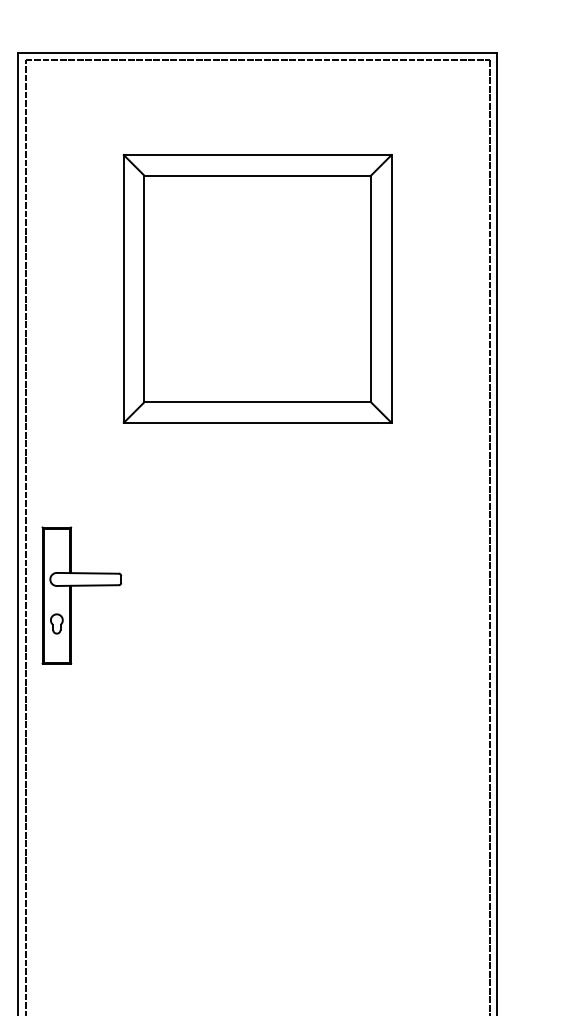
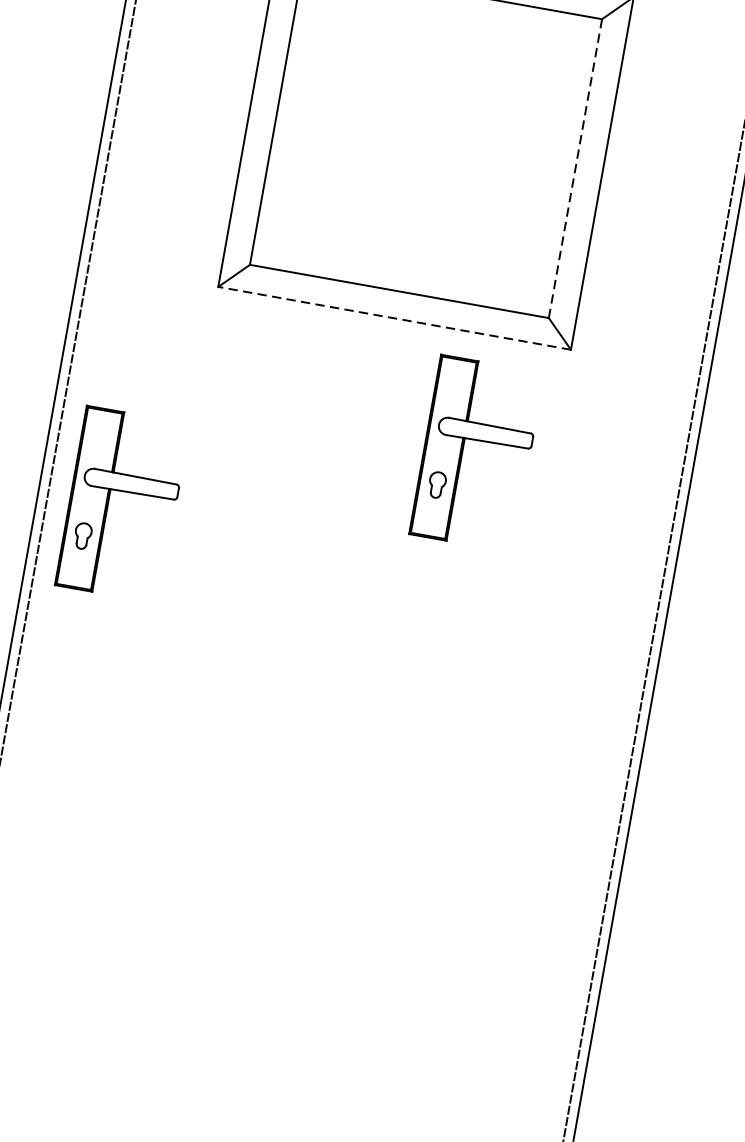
line: (371, 288) -> (575, 168), solid -> dashed
line: (257, 422) -> (394, 317), solid -> dashed
part: (335, 502) -> (478, 441), added

